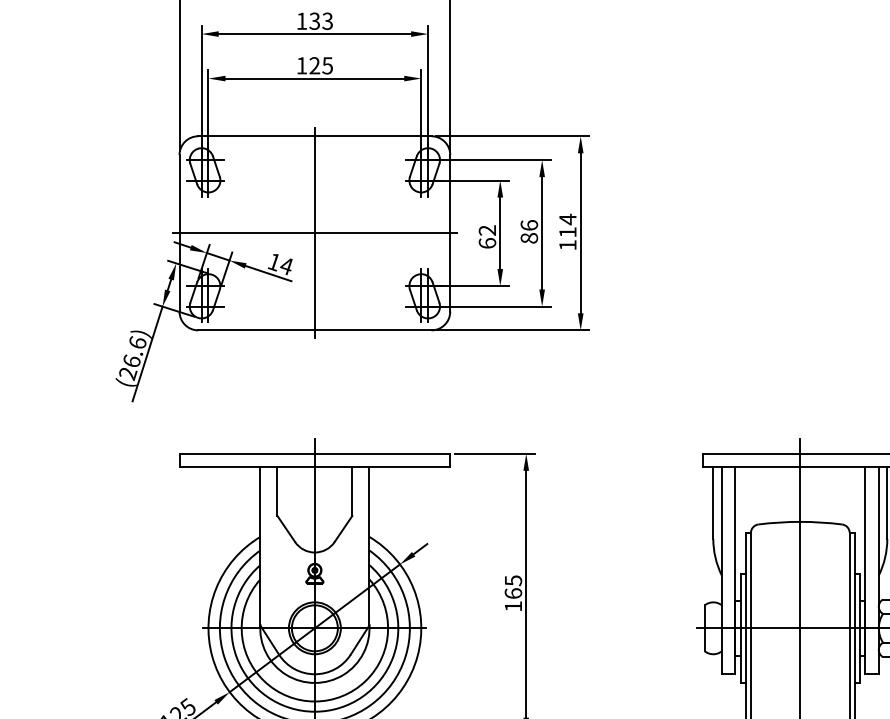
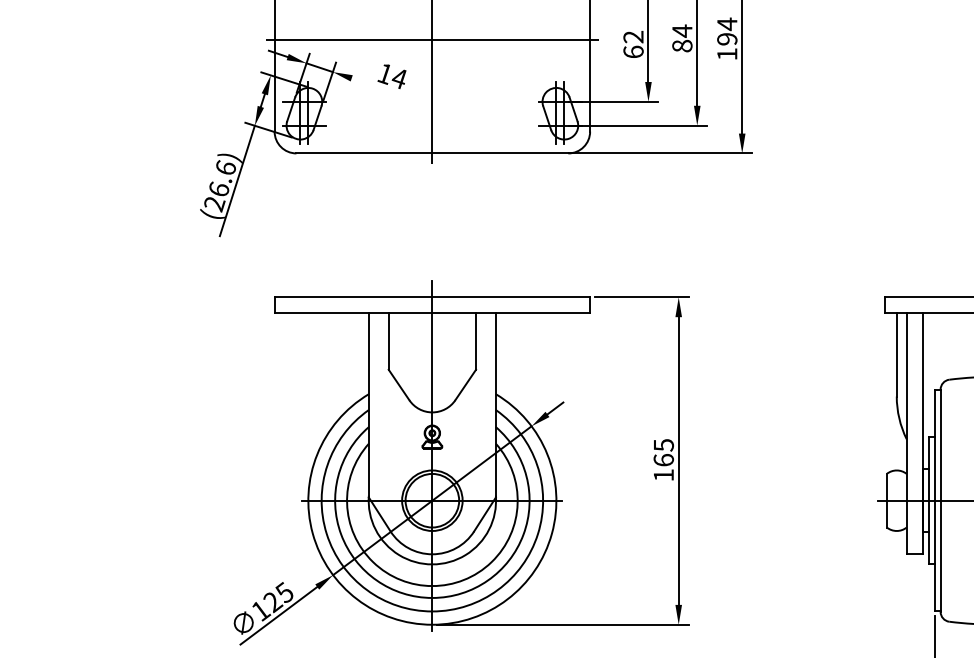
text: (529, 225) -> (682, 31), 86 -> 84
text: (567, 232) -> (726, 39), 114 -> 194
line: (268, 273) -> (378, 87), removed

